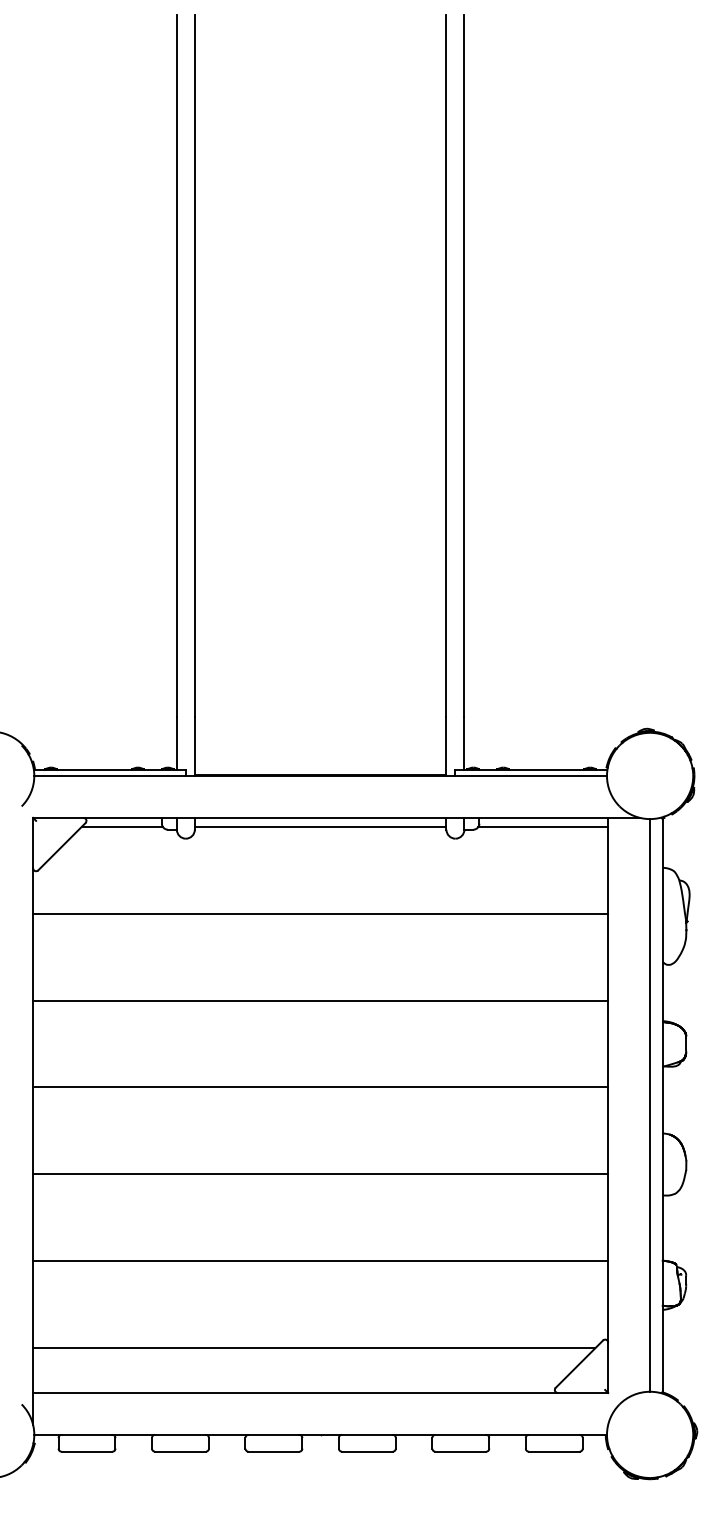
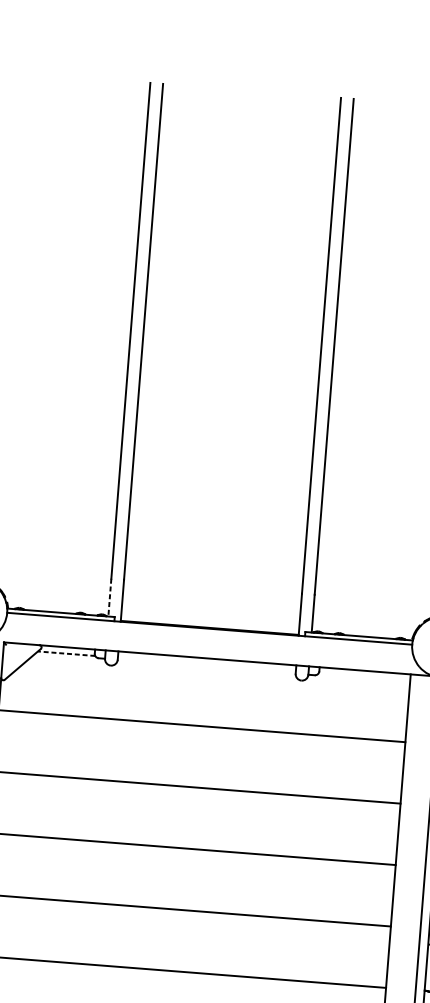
line: (176, 743) -> (109, 597), solid -> dashed
line: (122, 826) -> (66, 653), solid -> dashed
line: (320, 826) -> (206, 664), removed
line: (543, 826) -> (364, 676), removed

